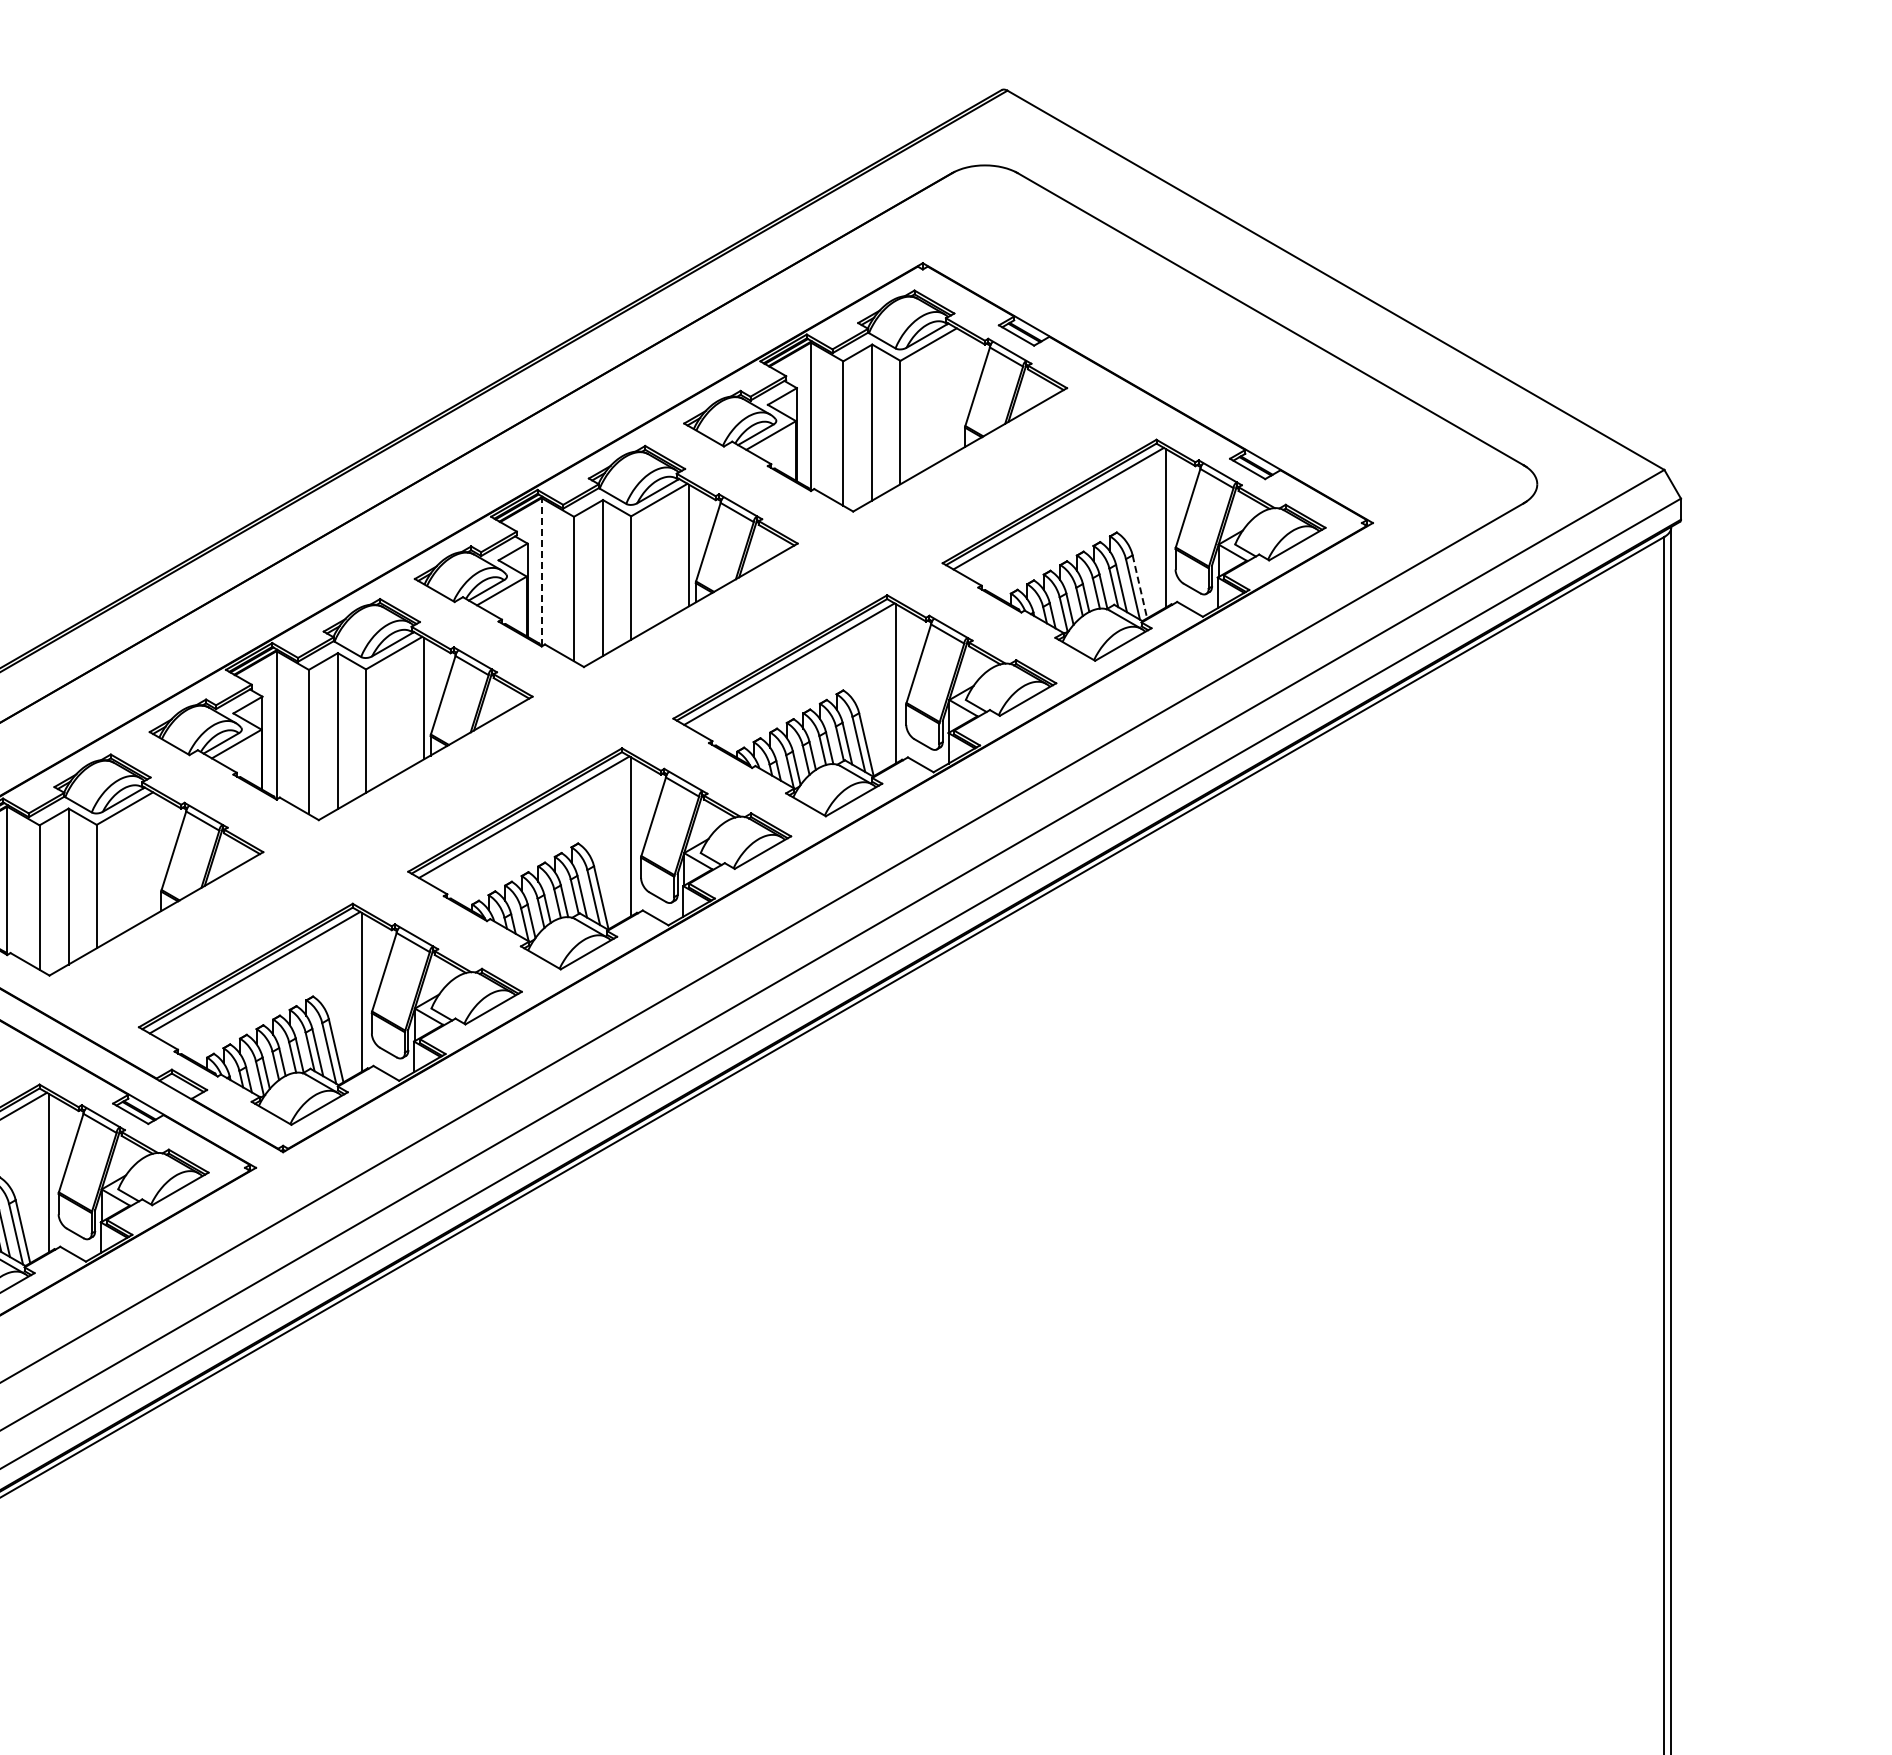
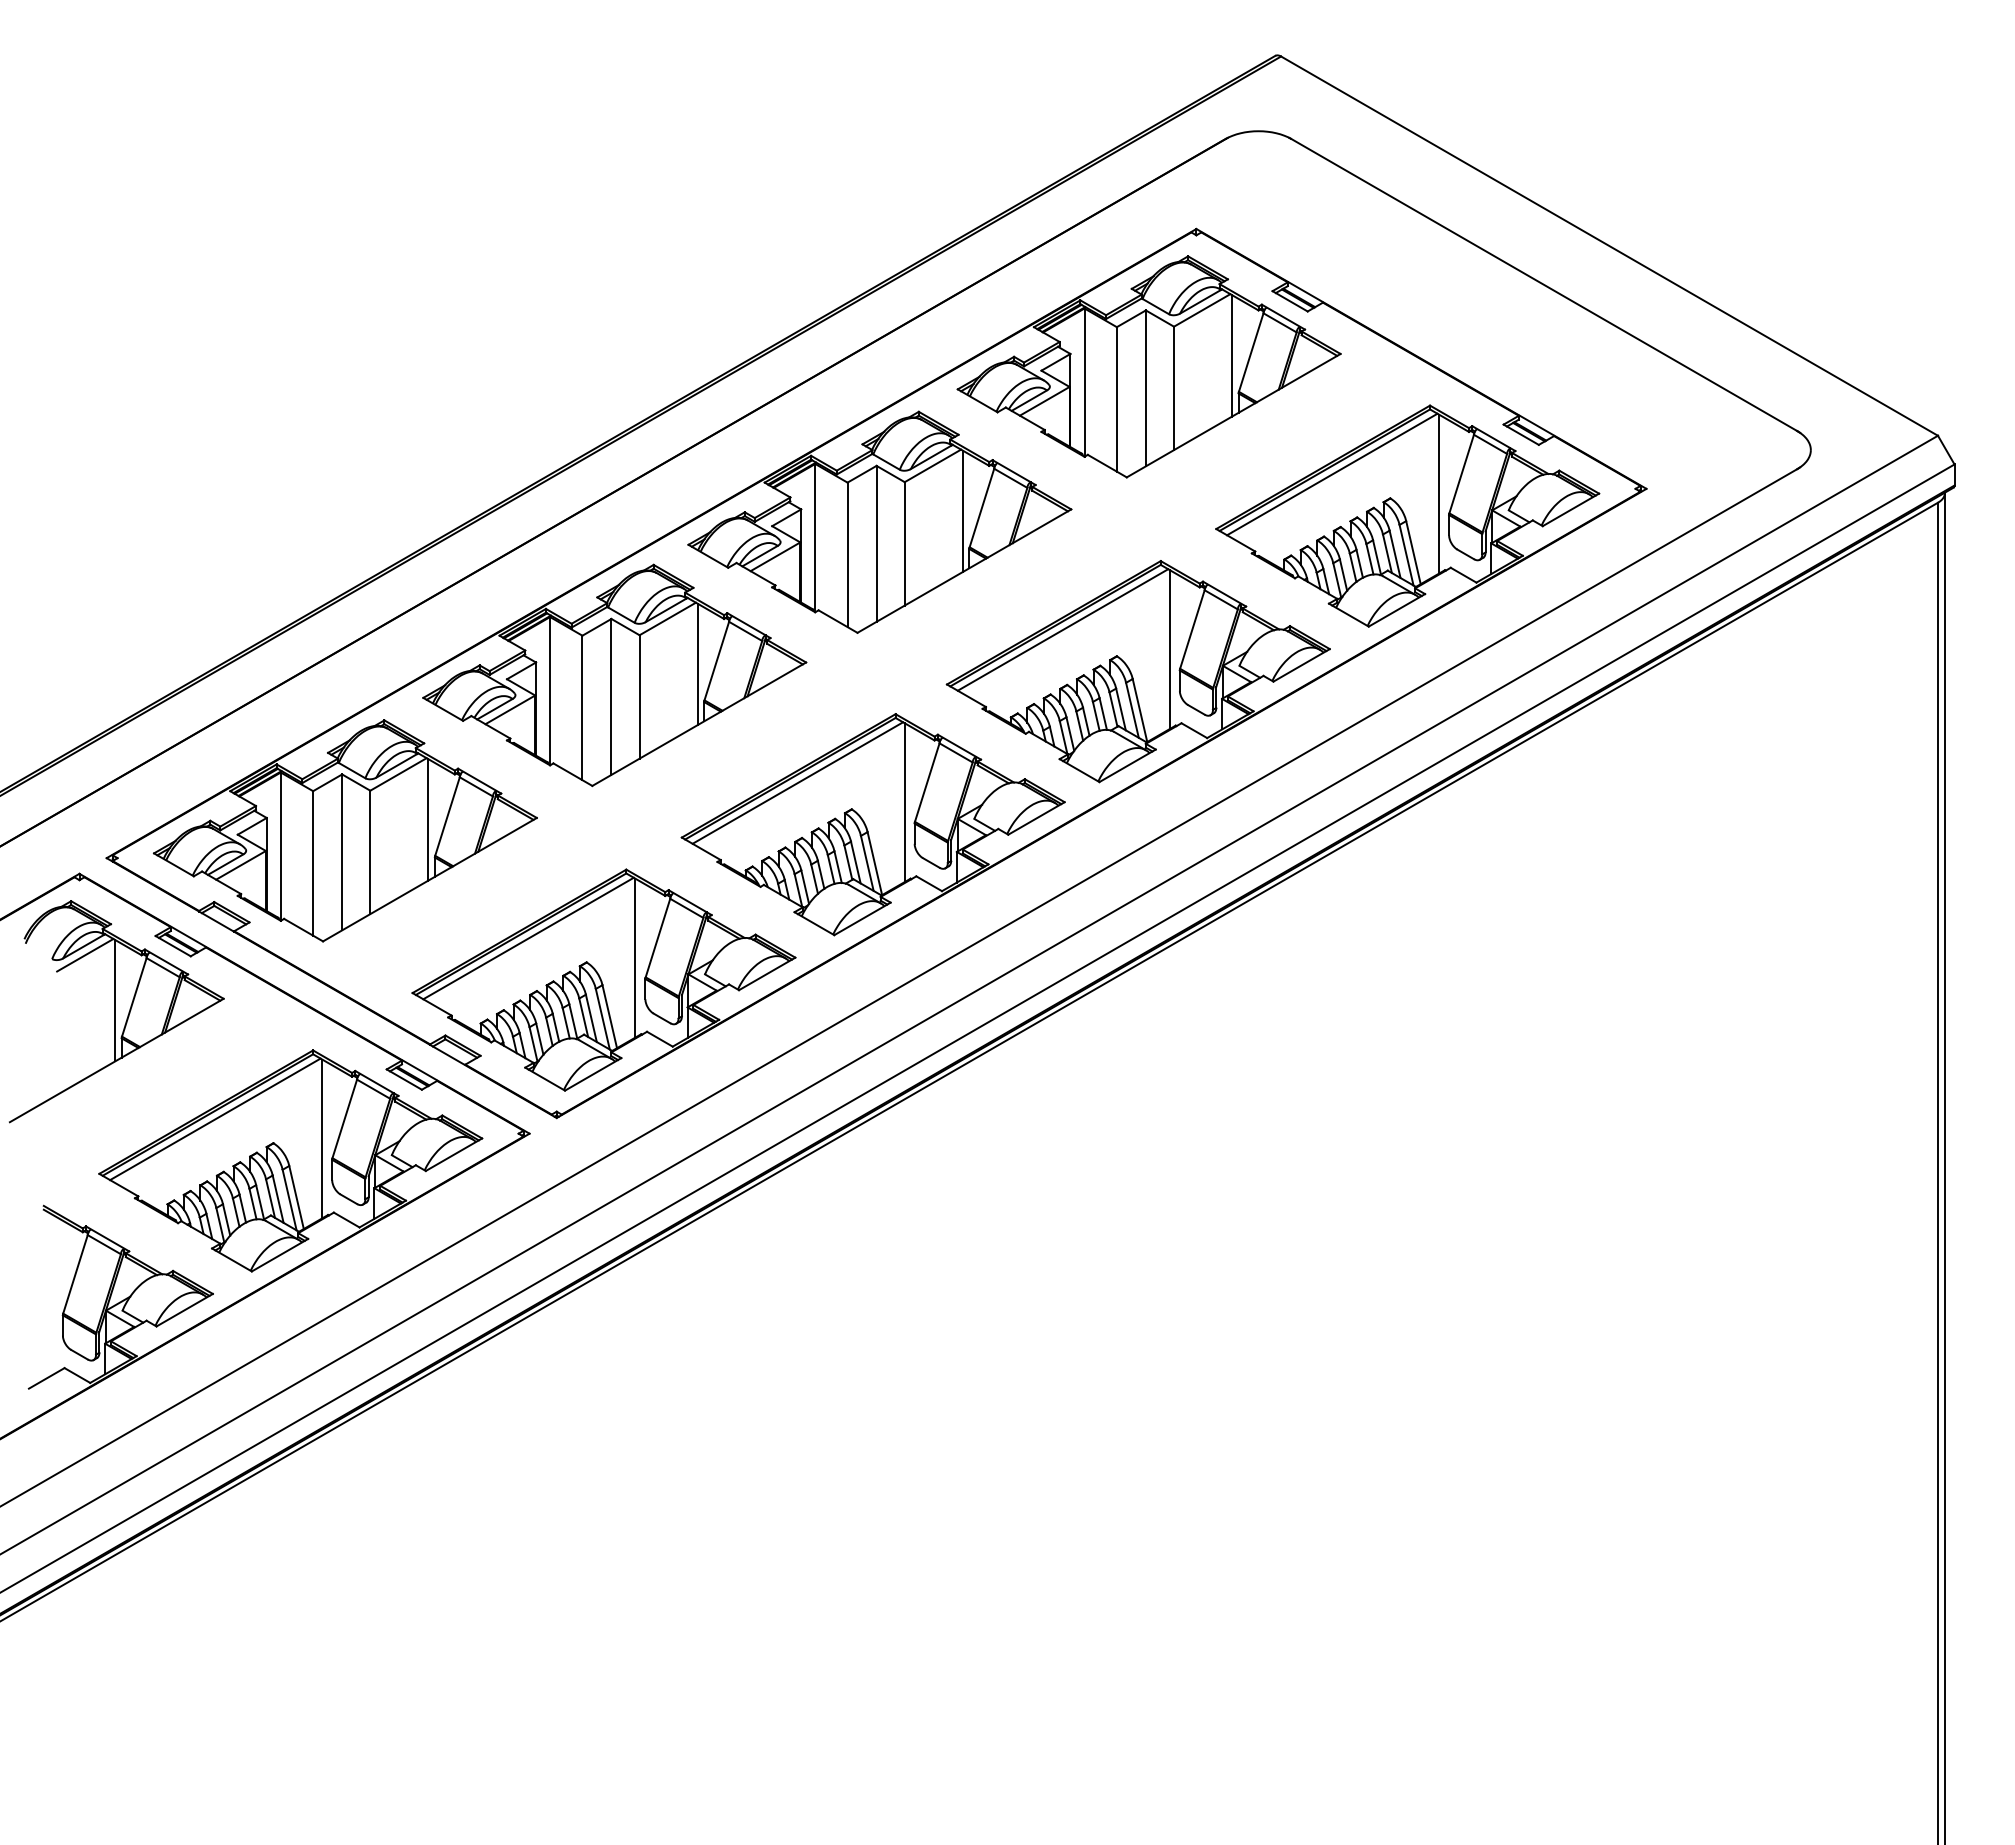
line: (958, 389) -> (1232, 355), added
line: (541, 571) -> (815, 537), dashed -> solid
line: (1139, 587) -> (1413, 553), dashed -> solid
line: (154, 853) -> (428, 819), added

